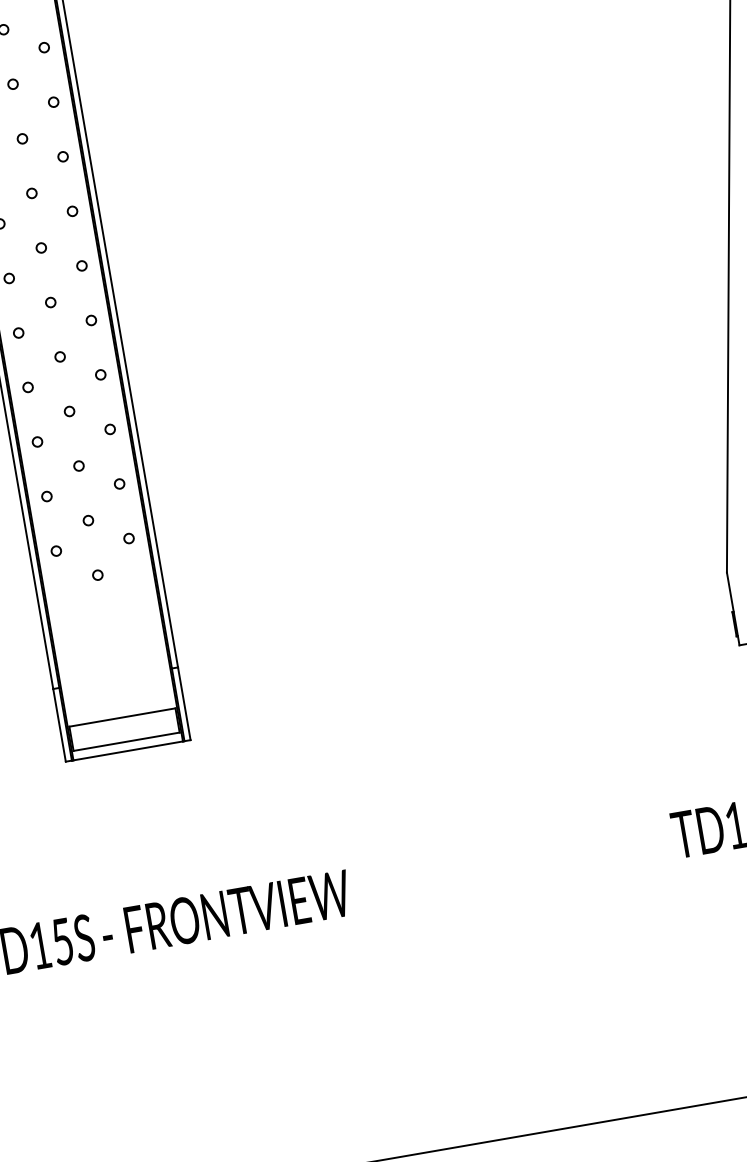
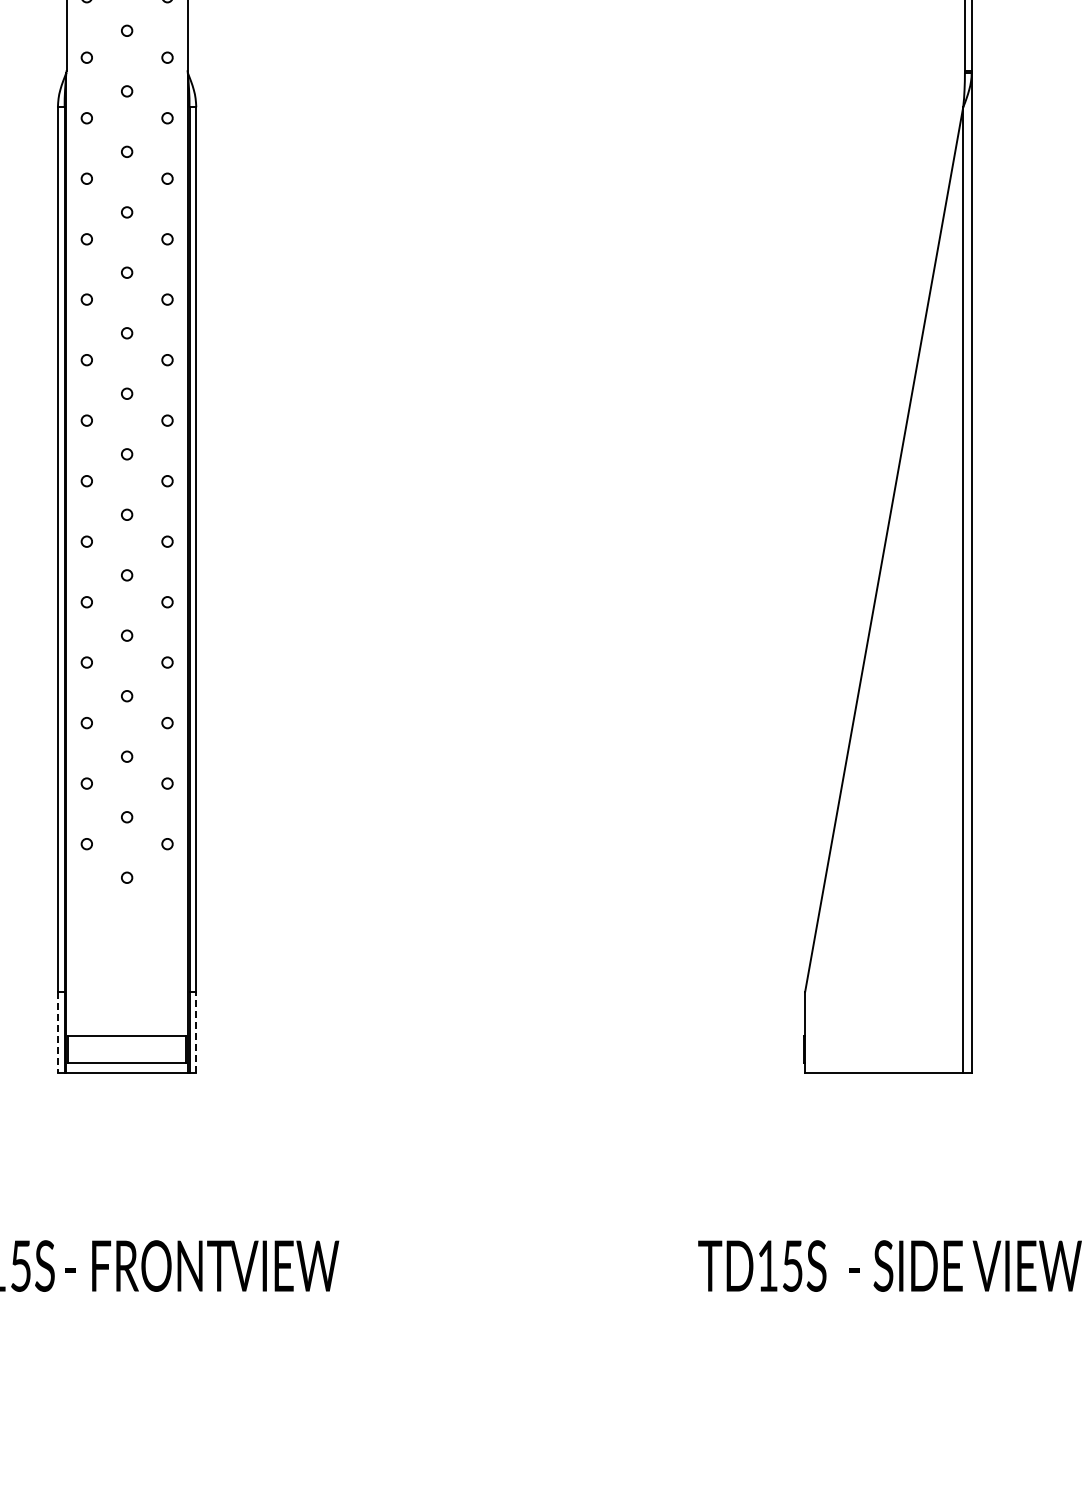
line: (184, 702) -> (196, 1031), solid -> dashed
line: (59, 725) -> (57, 1032), solid -> dashed

